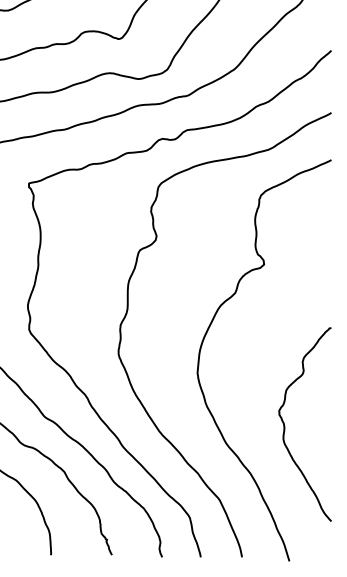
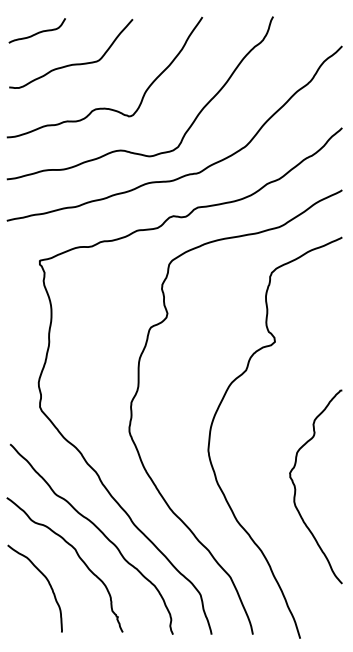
curve: (285, 427) -> (296, 489), moved

